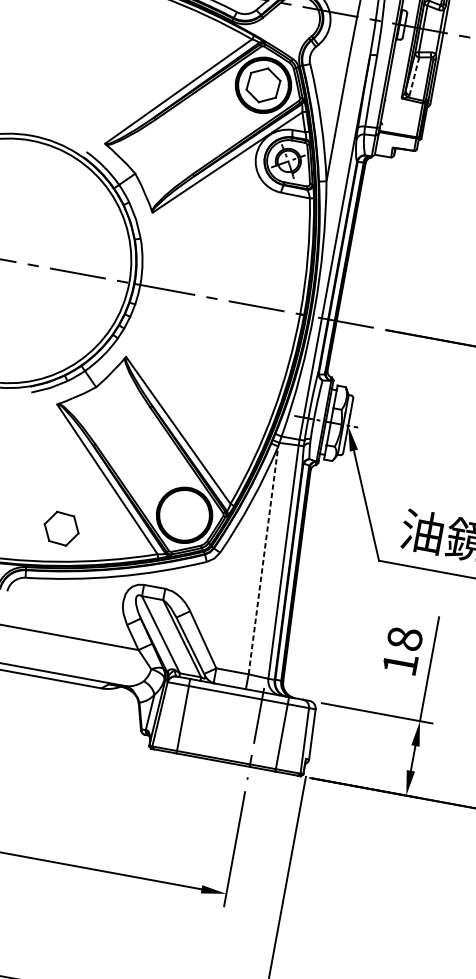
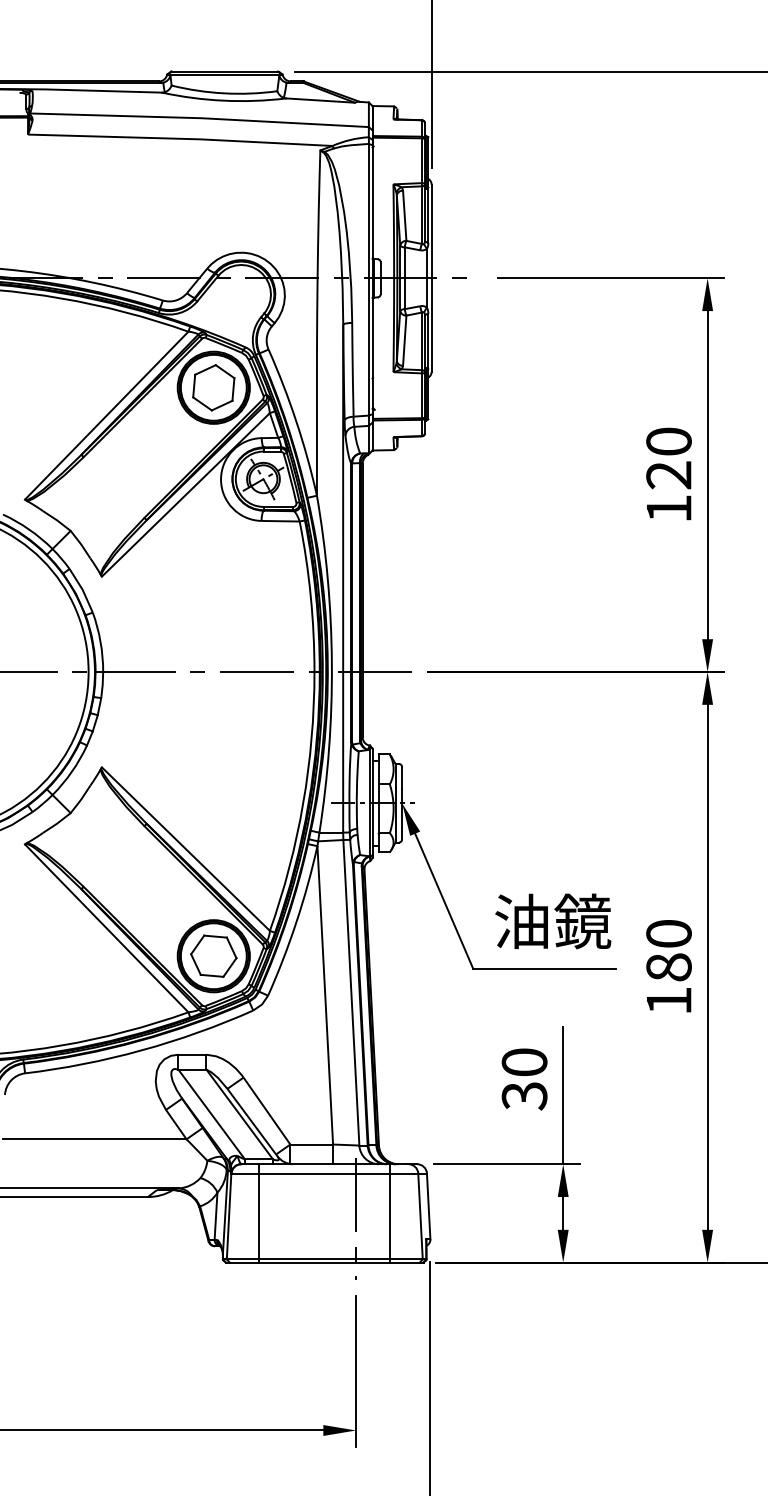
line: (414, 76) -> (404, 341), dashed -> solid
part: (61, 528) -> (213, 955), moved
line: (263, 559) -> (325, 994), dashed -> solid
text: (402, 651) -> (524, 1079), 18 -> 30

